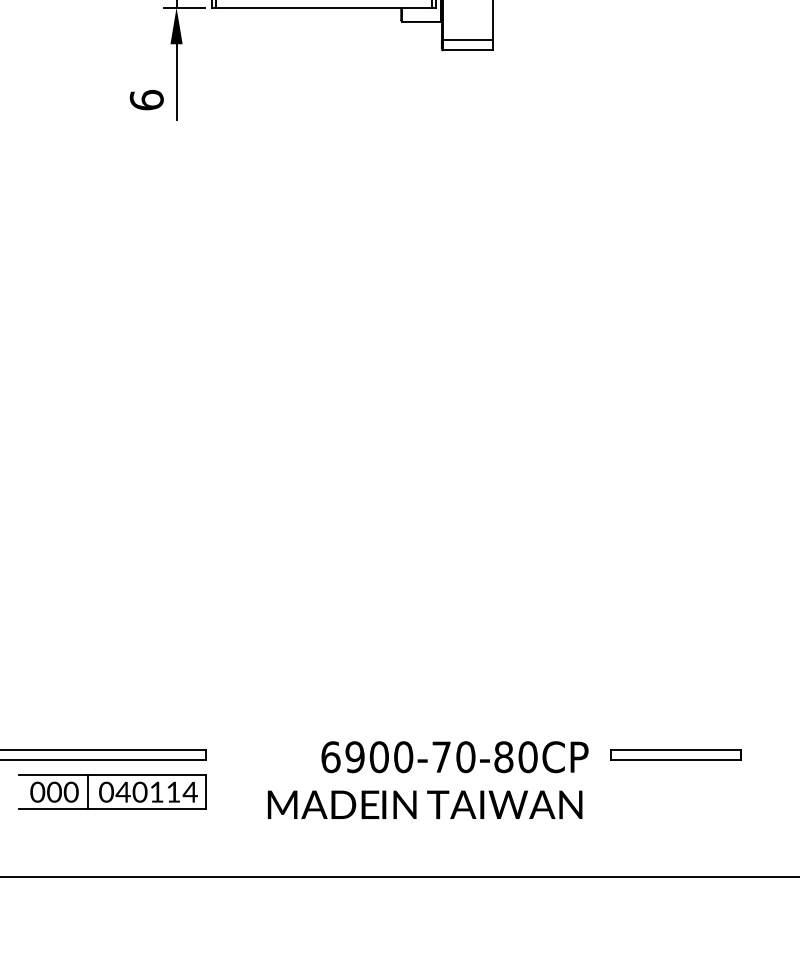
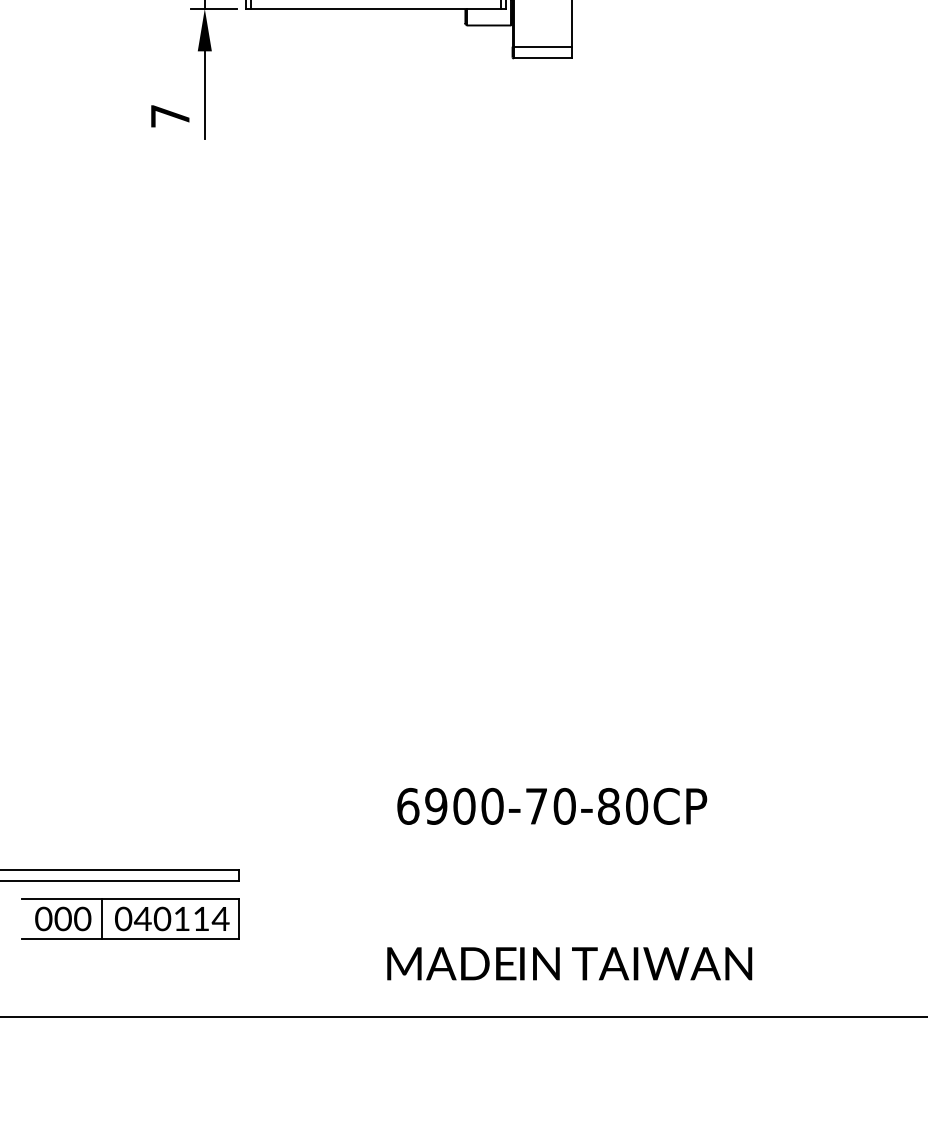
text: (146, 99) -> (169, 115), 6 -> 7
part: (675, 754) -> (783, 875), removed
text: (454, 757) -> (551, 806), moved
text: (424, 804) -> (568, 963), moved

